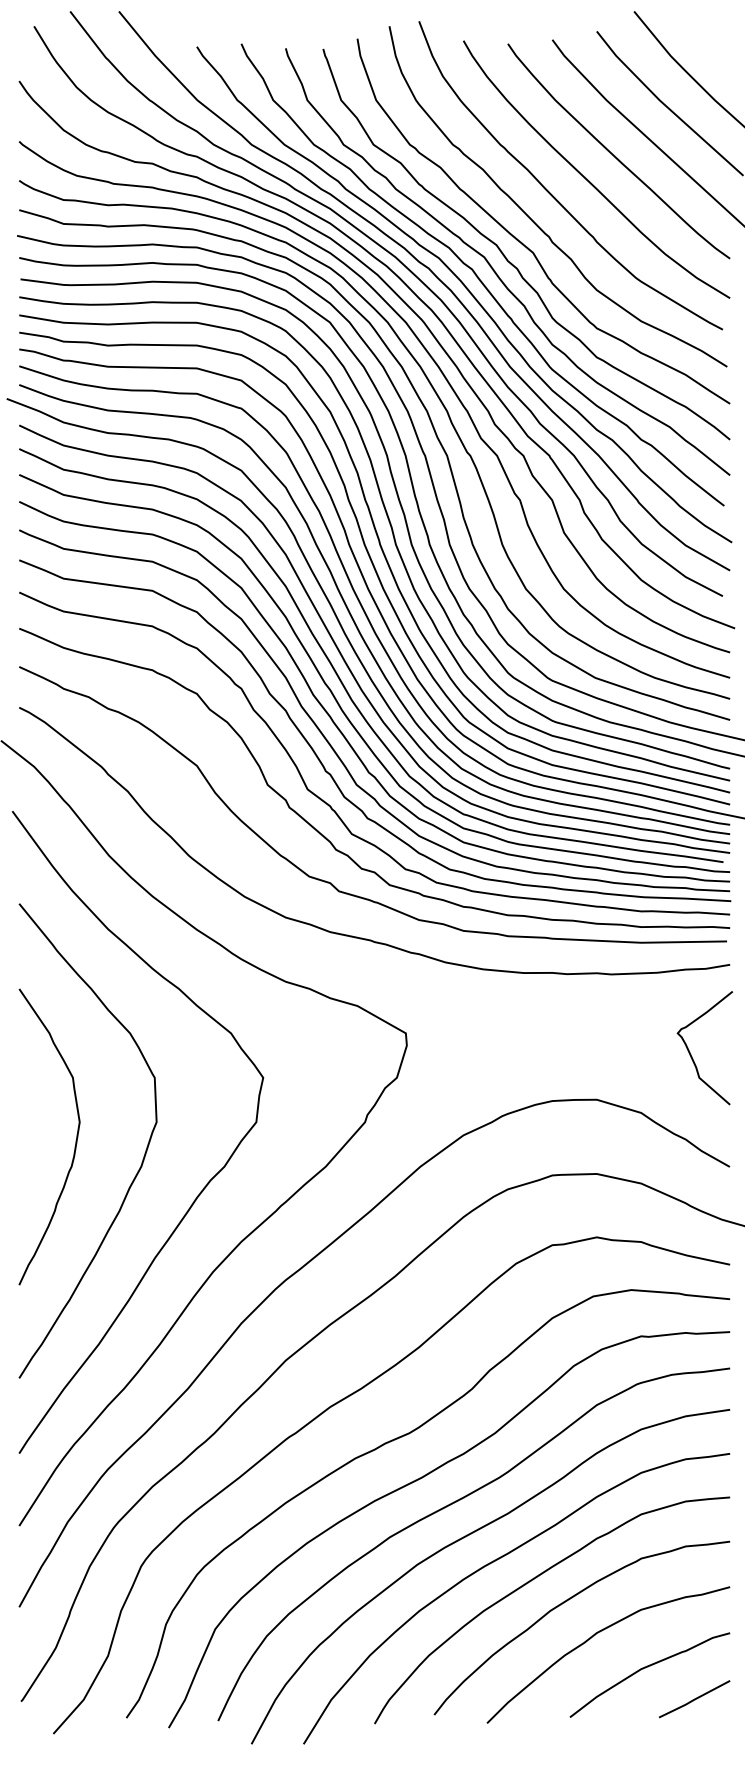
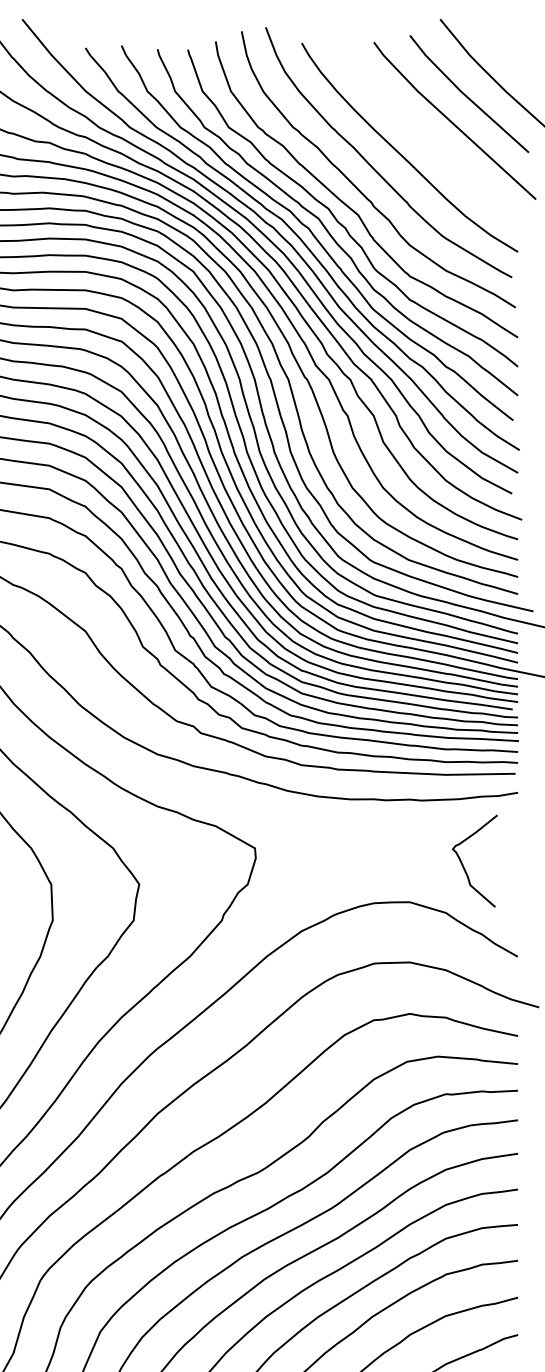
curve: (615, 155) -> (425, 136), removed
curve: (691, 1054) -> (464, 866), moved

